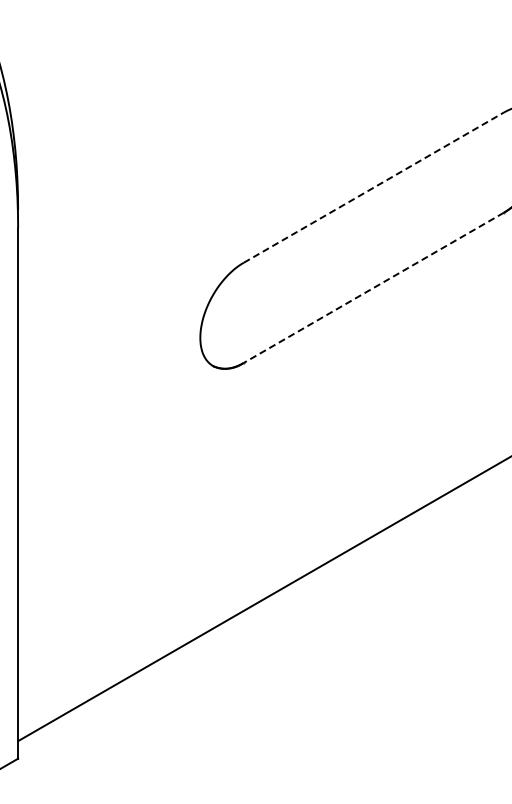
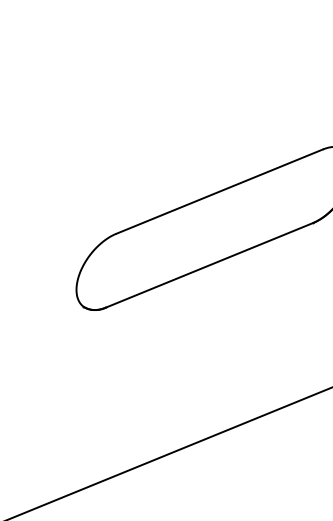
line: (374, 187) -> (220, 191), dashed -> solid
line: (373, 288) -> (209, 265), dashed -> solid

